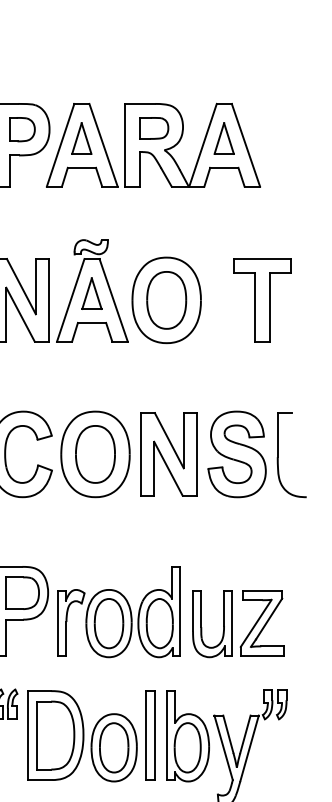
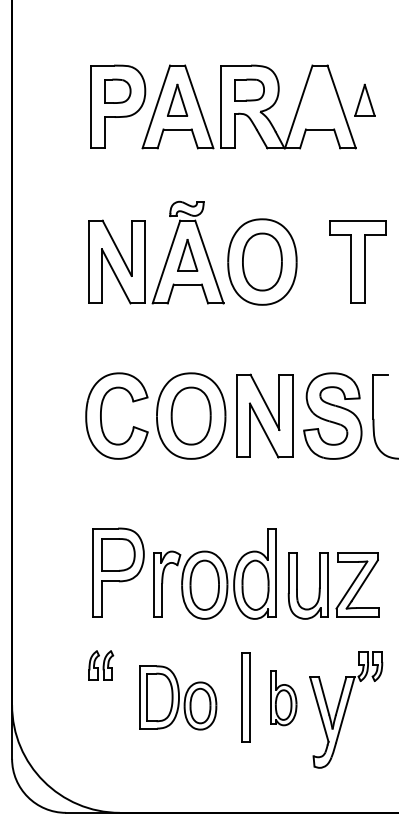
part: (223, 137) -> (364, 99), moved
part: (82, 735) -> (178, 697), size x0.7
part: (187, 736) -> (283, 698), size x0.6

